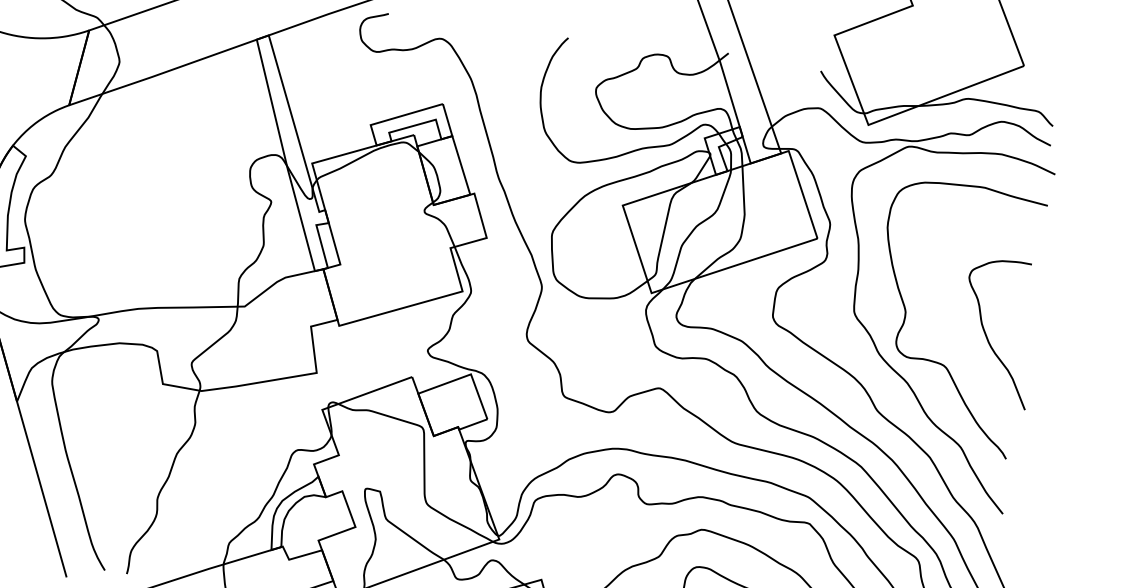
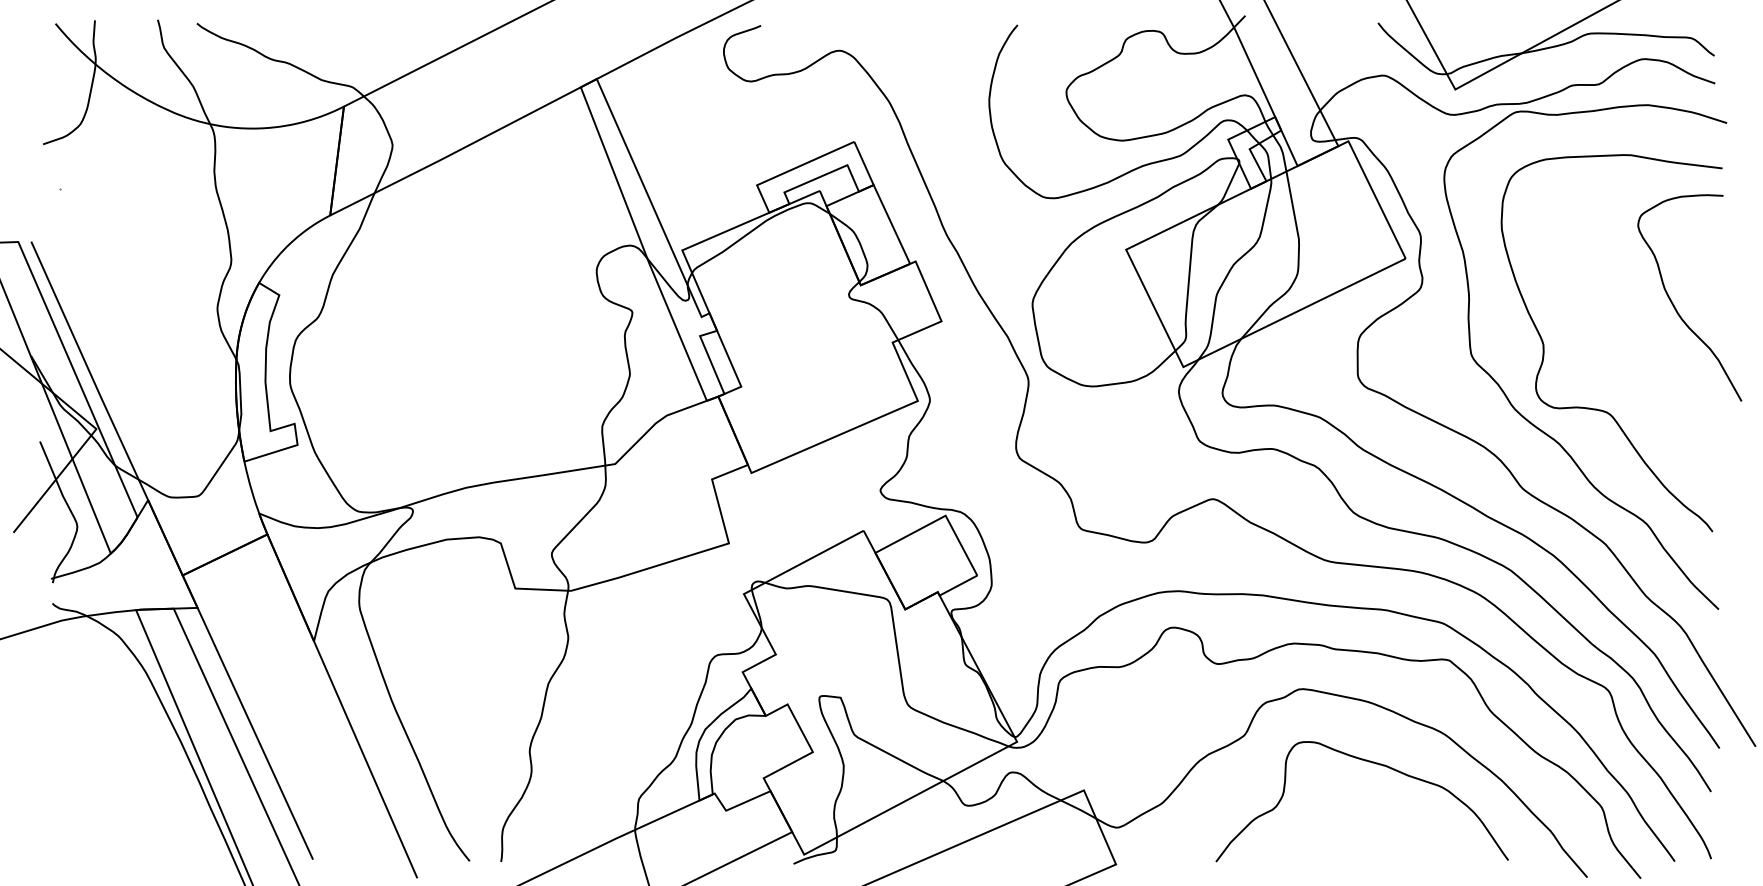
curve: (987, 337) -> (1675, 306), moved

